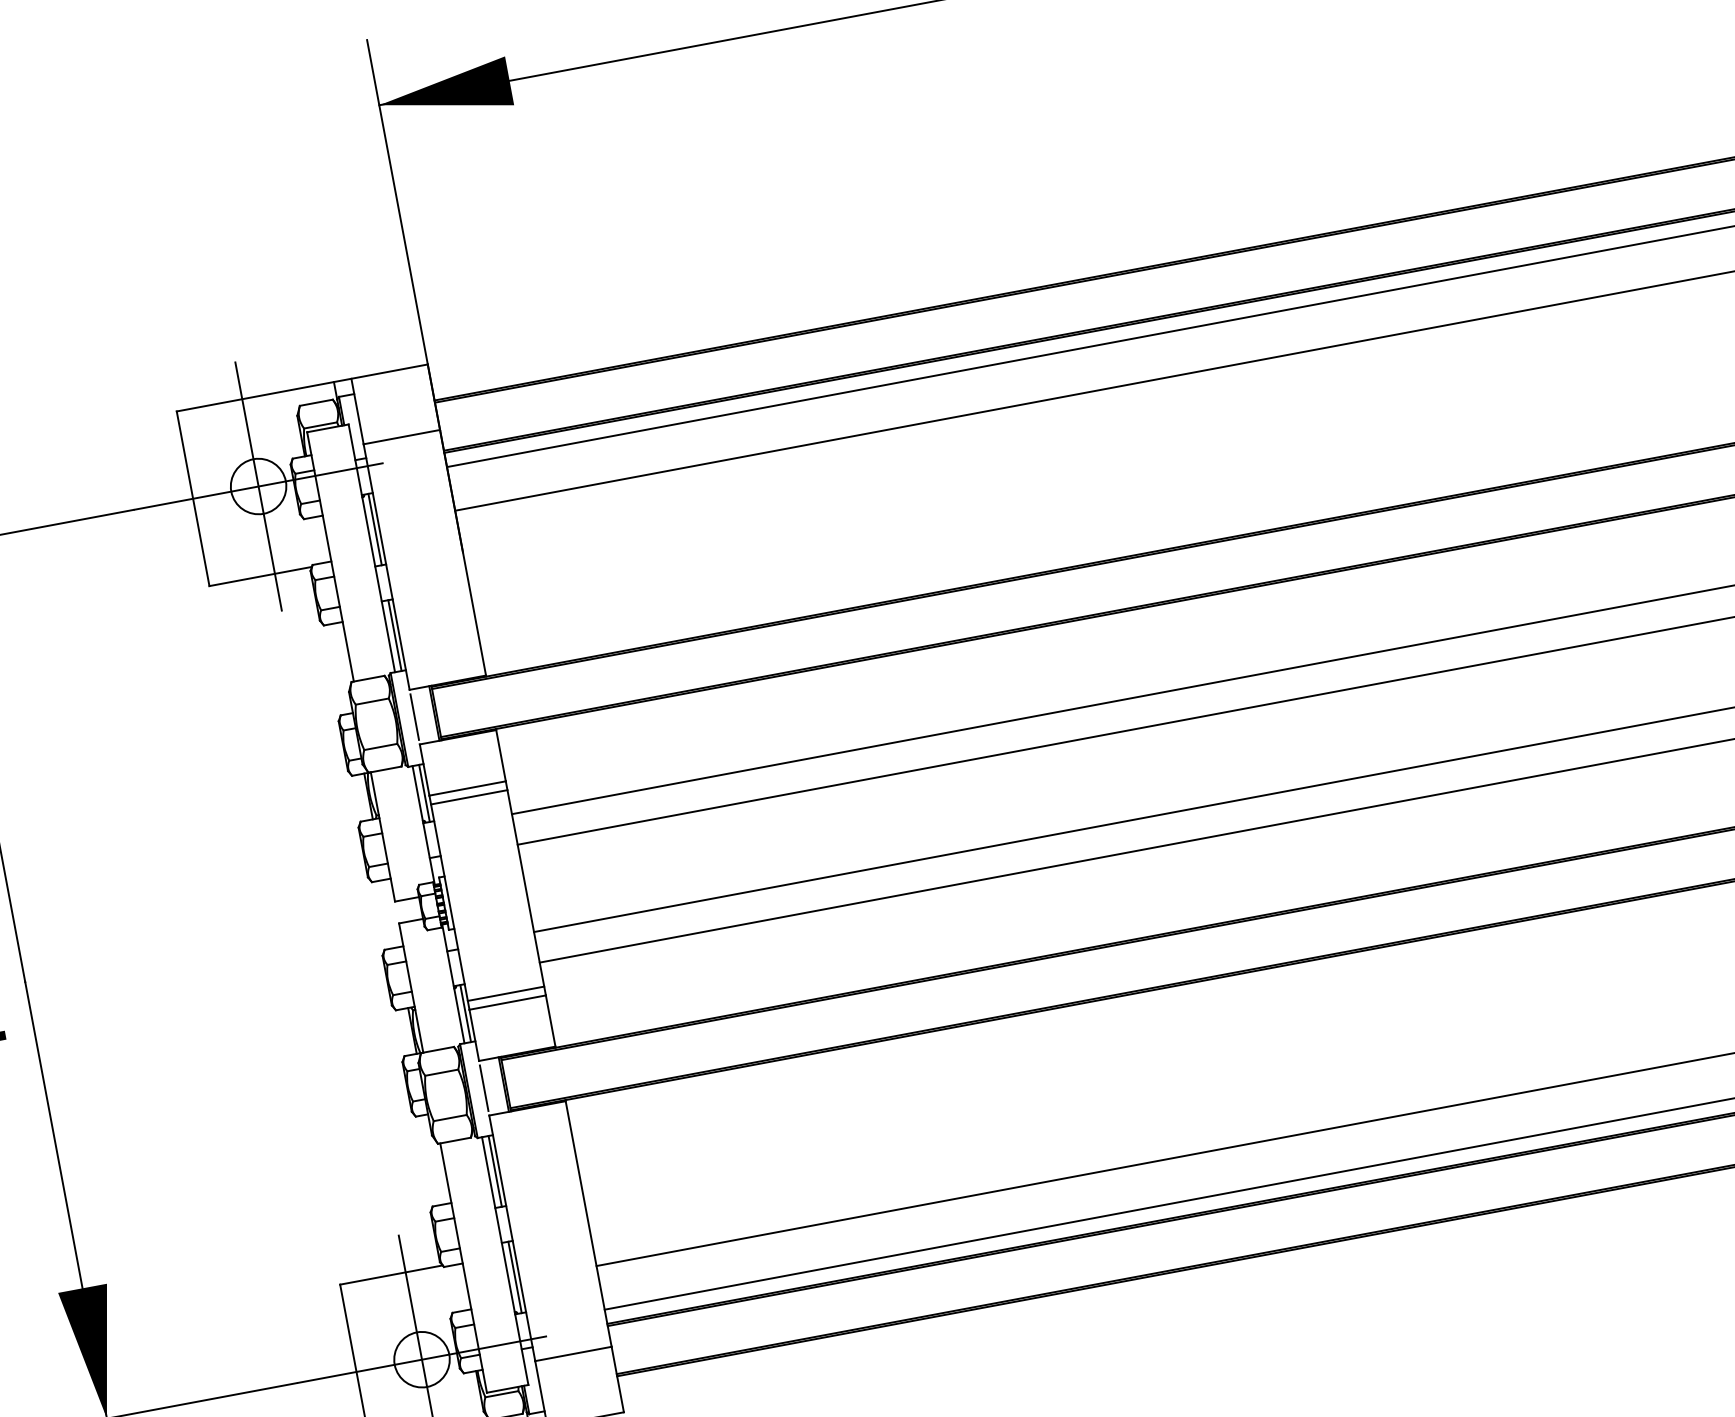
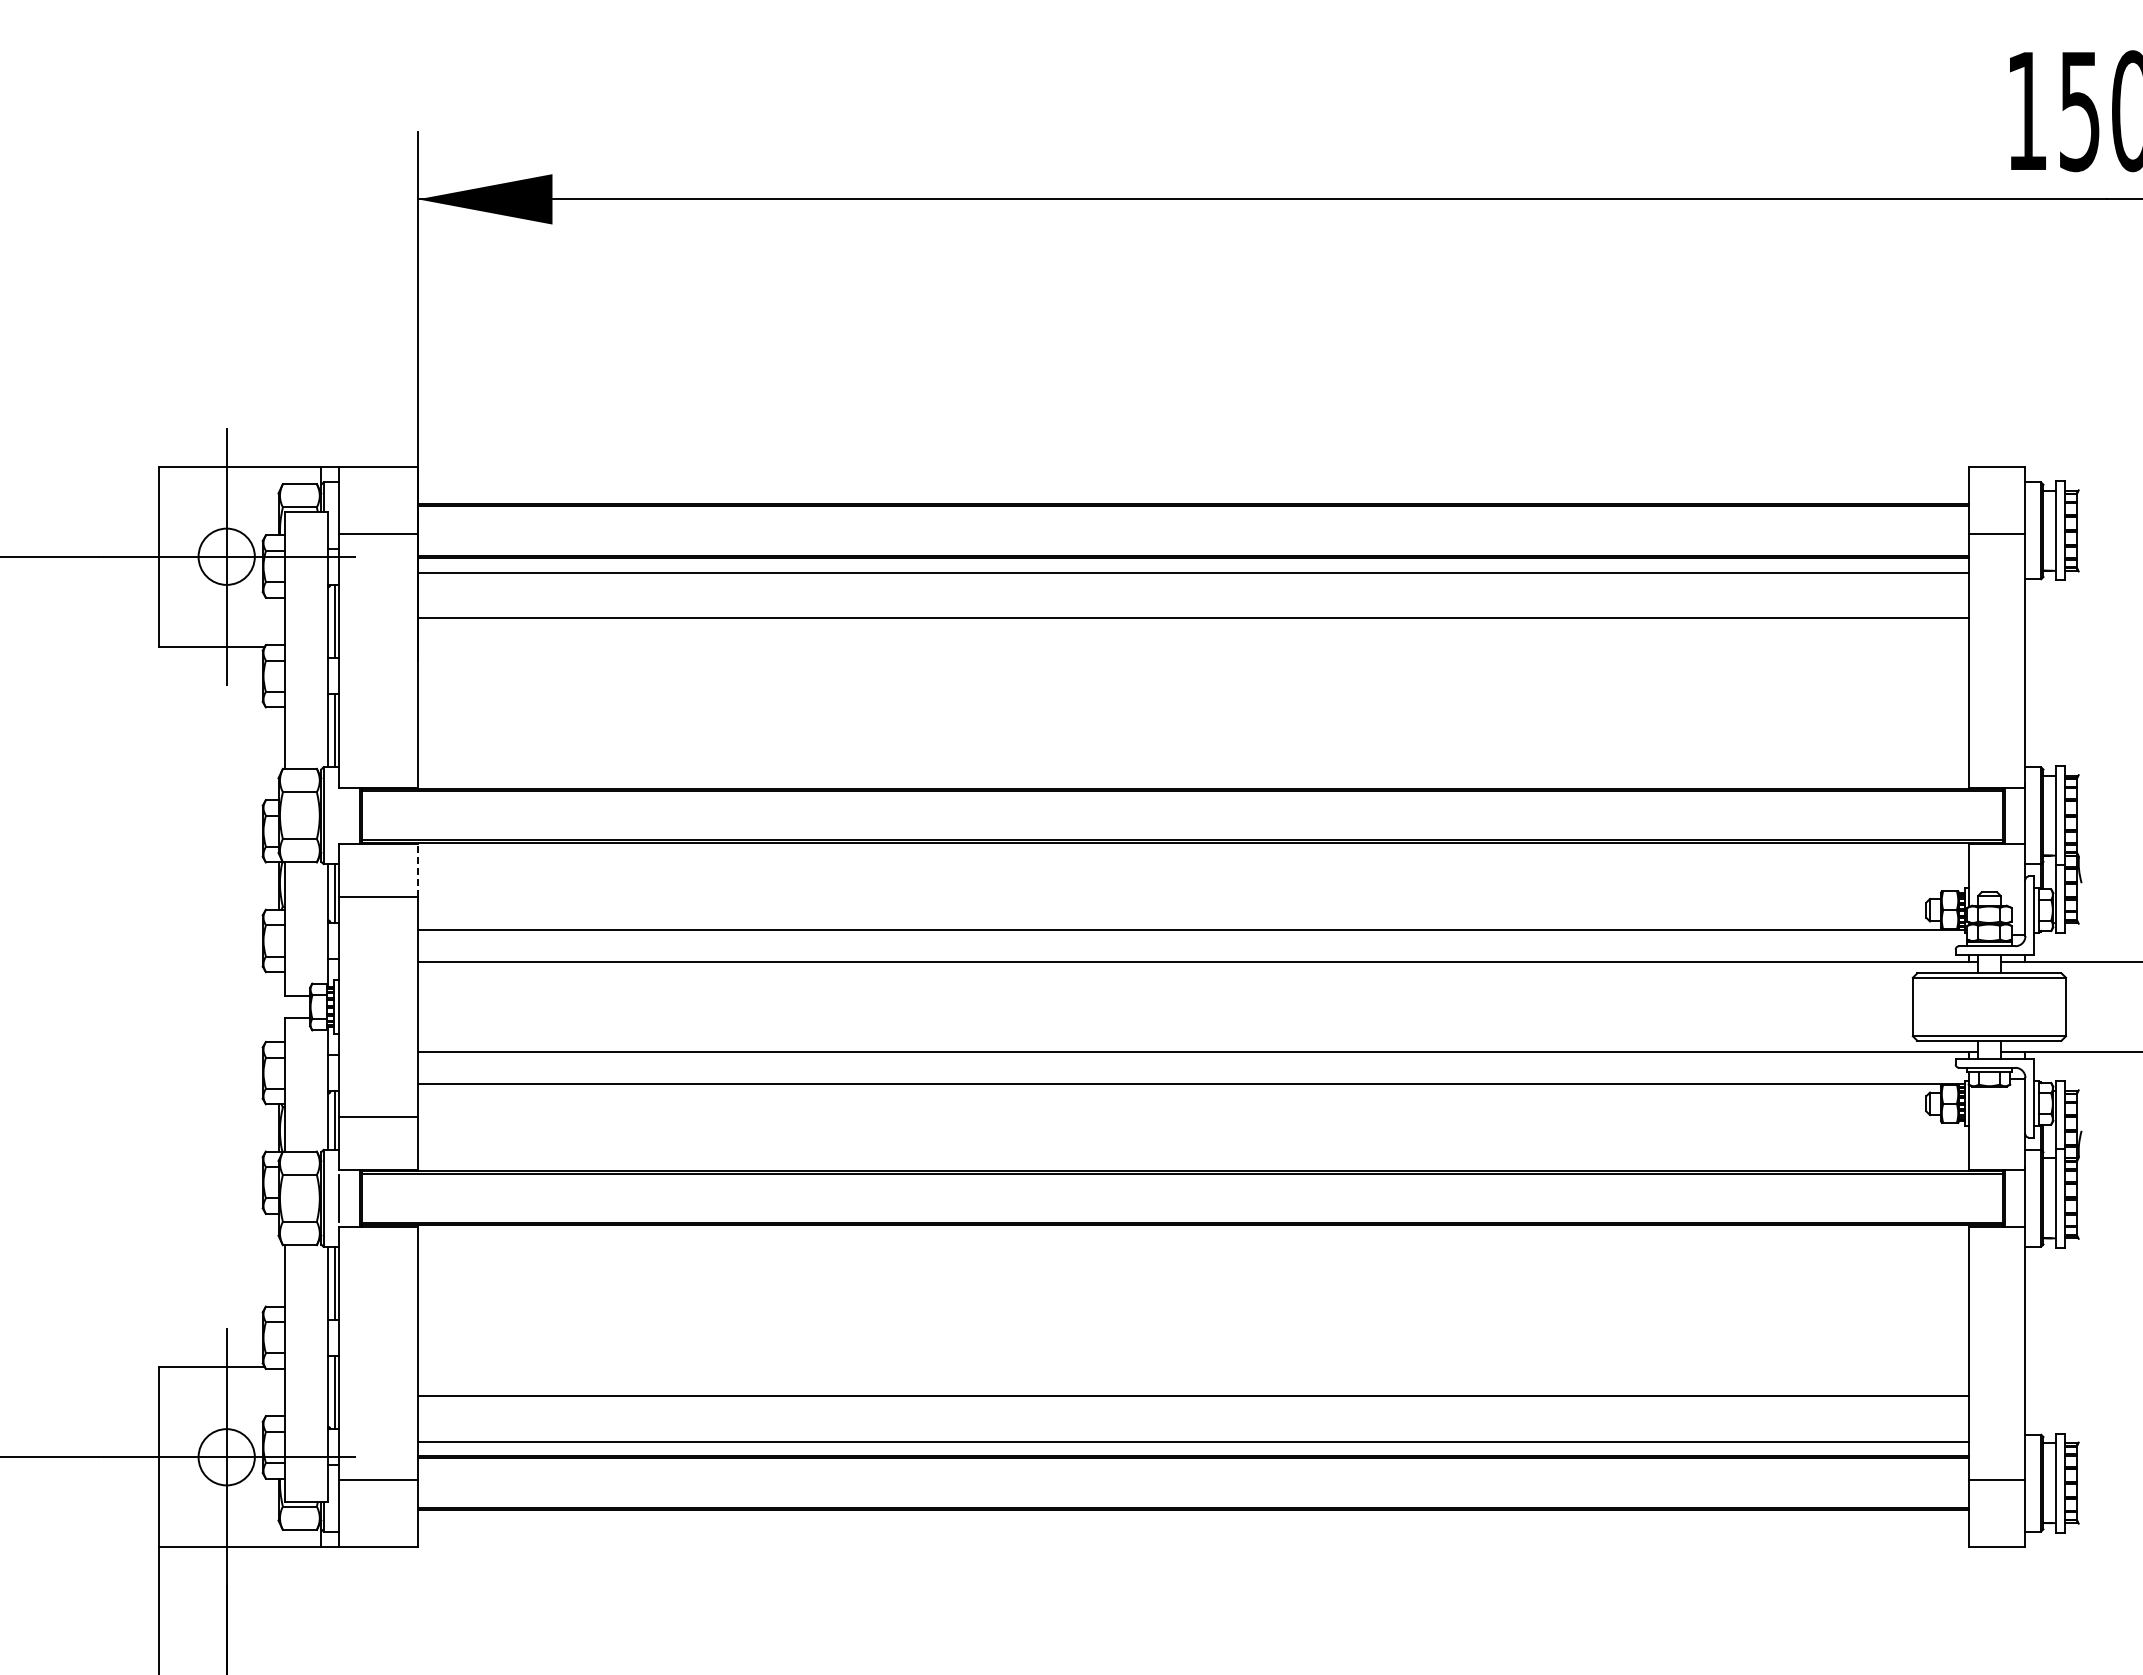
line: (414, 716) -> (339, 815), removed
line: (501, 754) -> (418, 869), solid -> dashed
line: (469, 797) -> (378, 905), removed
line: (505, 993) -> (378, 1108), removed

